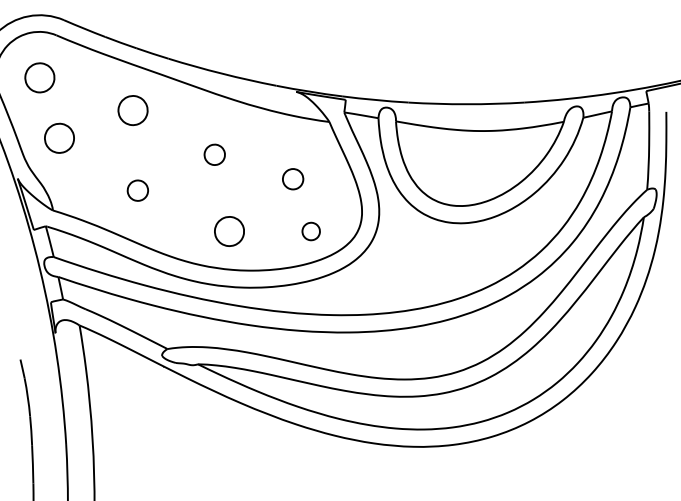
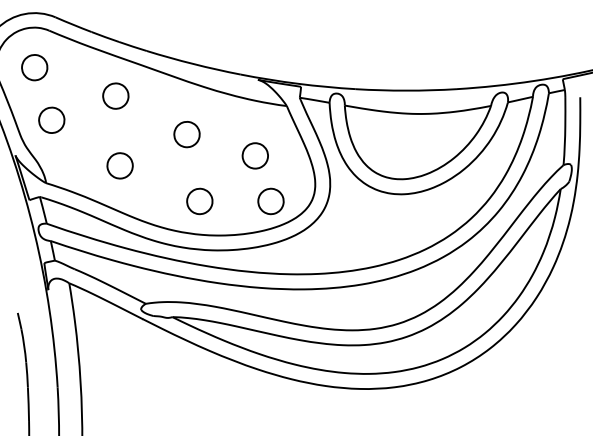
part: (214, 154) -> (186, 134), size x1.43
part: (292, 178) -> (254, 155), size x1.43
part: (137, 190) -> (119, 165), size x1.43
part: (310, 231) -> (270, 201), size x1.67

